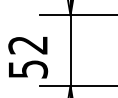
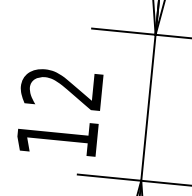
text: (28, 69) -> (57, 138), 52 -> 12

